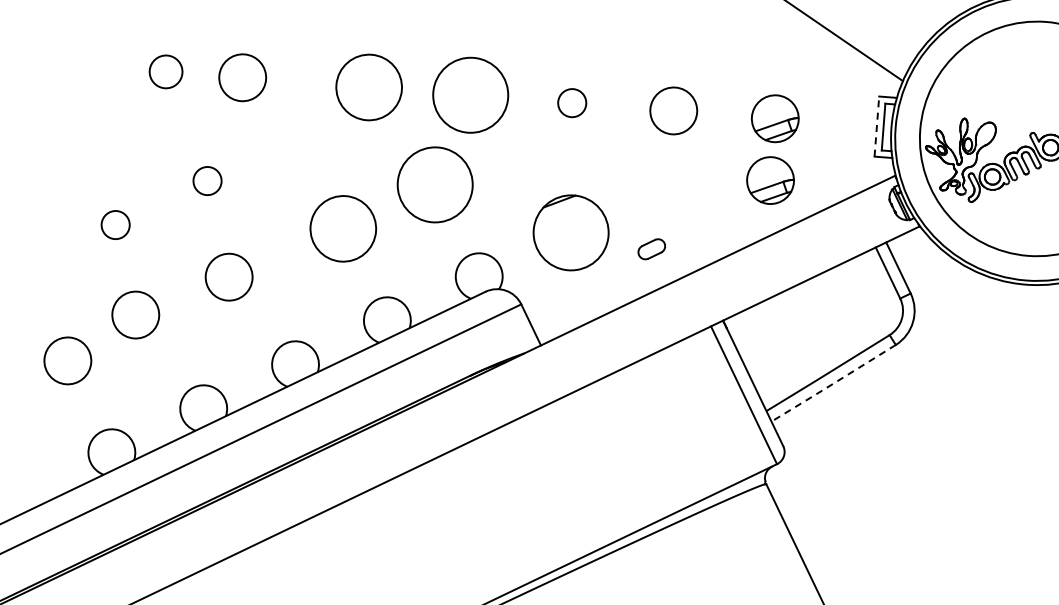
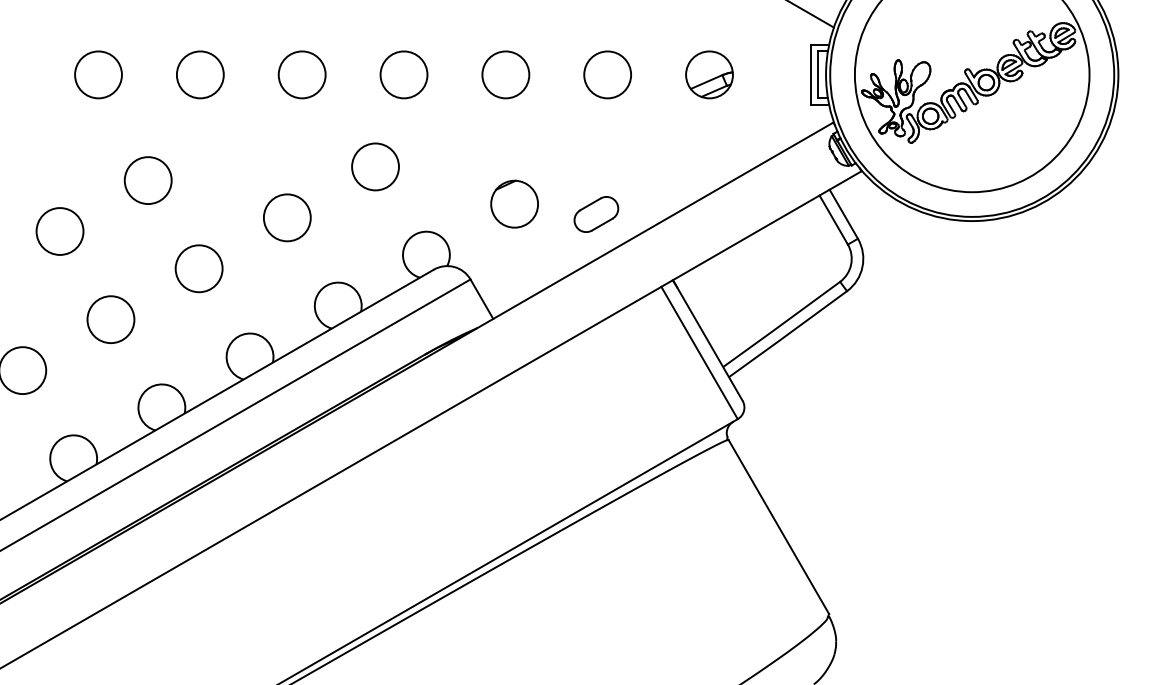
circle: (166, 71) -> (98, 74), size x1.43
circle: (242, 77) -> (200, 74), moved
circle: (368, 87) -> (301, 74), size x0.71
circle: (470, 94) -> (403, 74), size x0.62
circle: (571, 102) -> (505, 74), size x1.67
line: (877, 126) -> (811, 74), dashed -> solid
circle: (206, 180) -> (147, 180), size x1.67
part: (770, 180) -> (709, 136), removed
circle: (435, 184) -> (375, 166), size x0.62
circle: (115, 225) -> (59, 231), size x1.67
circle: (343, 228) -> (287, 217), size x0.71
part: (570, 232) -> (514, 203), size x0.62
part: (651, 249) -> (596, 214), size x1.67
circle: (228, 276) -> (198, 268), moved
circle: (135, 314) -> (110, 319), moved
line: (833, 383) -> (787, 334), dashed -> solid

